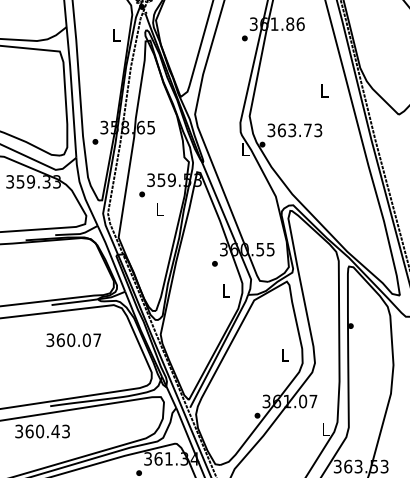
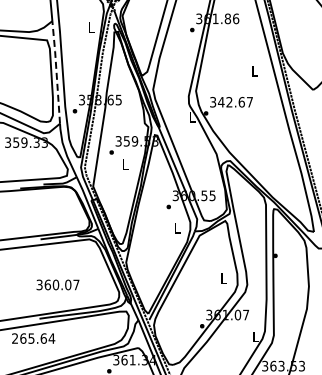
line: (71, 91) -> (56, 71), solid -> dashed
text: (299, 129) -> (235, 101), 363.73 -> 342.67
text: (73, 339) -> (57, 284), moved
text: (42, 431) -> (33, 338), 360.43 -> 265.64

